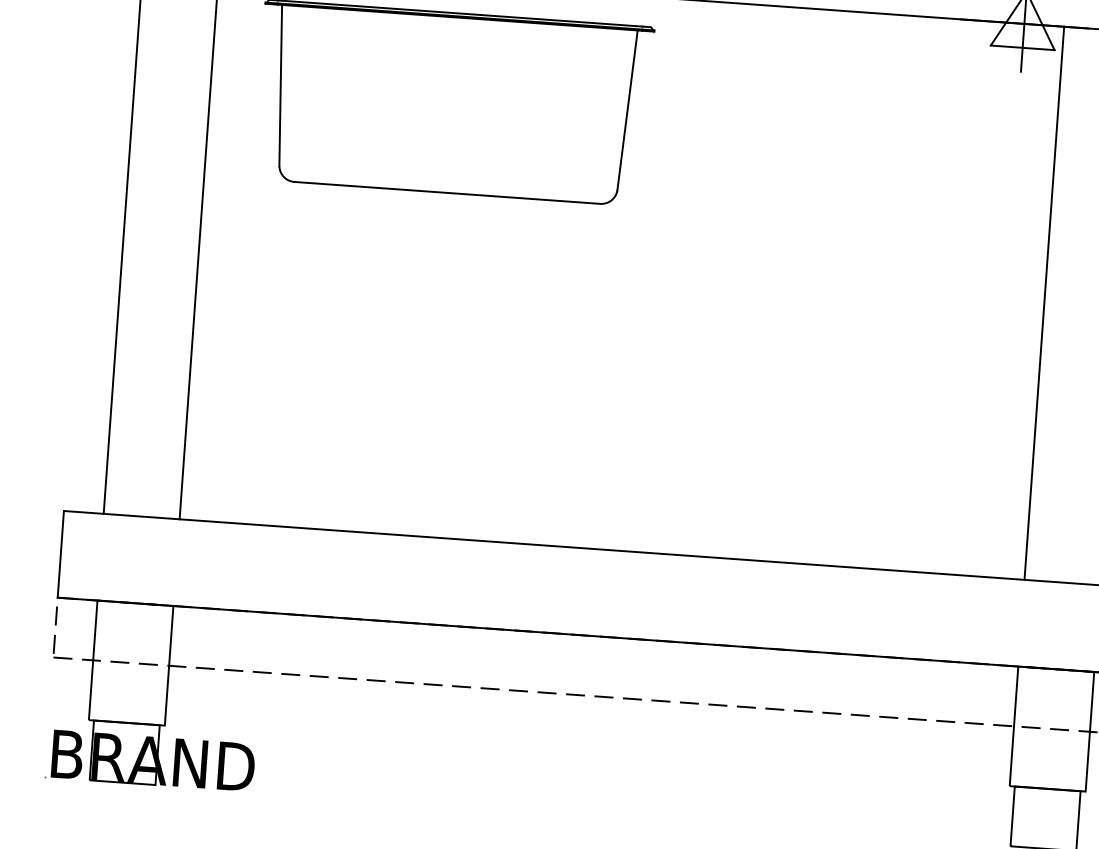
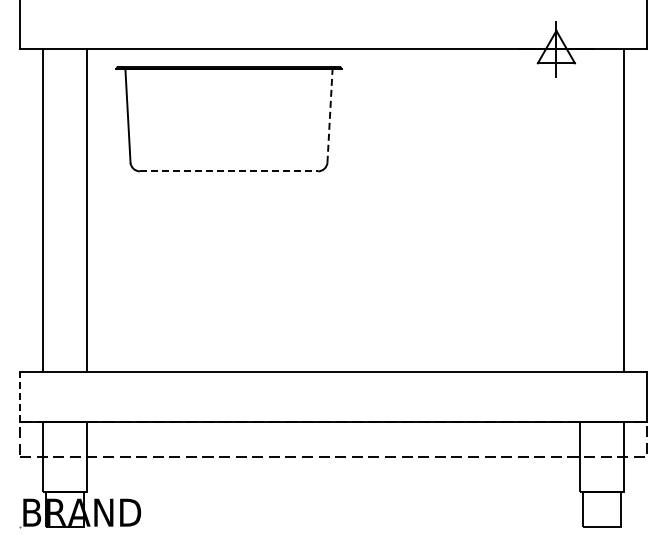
line: (628, 111) -> (330, 116), solid -> dashed
line: (448, 193) -> (229, 171), solid -> dashed
line: (1044, 303) -> (579, 210), removed
line: (61, 553) -> (20, 396), solid -> dashed

